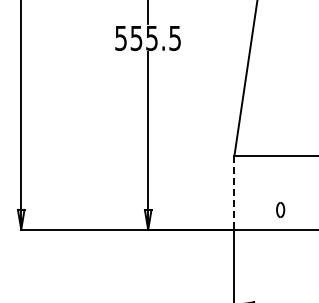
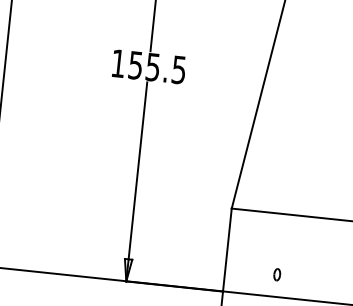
text: (120, 38) -> (117, 63), 555.5 -> 155.5
line: (234, 192) -> (227, 249), dashed -> solid
part: (280, 209) -> (277, 274), size x0.71

